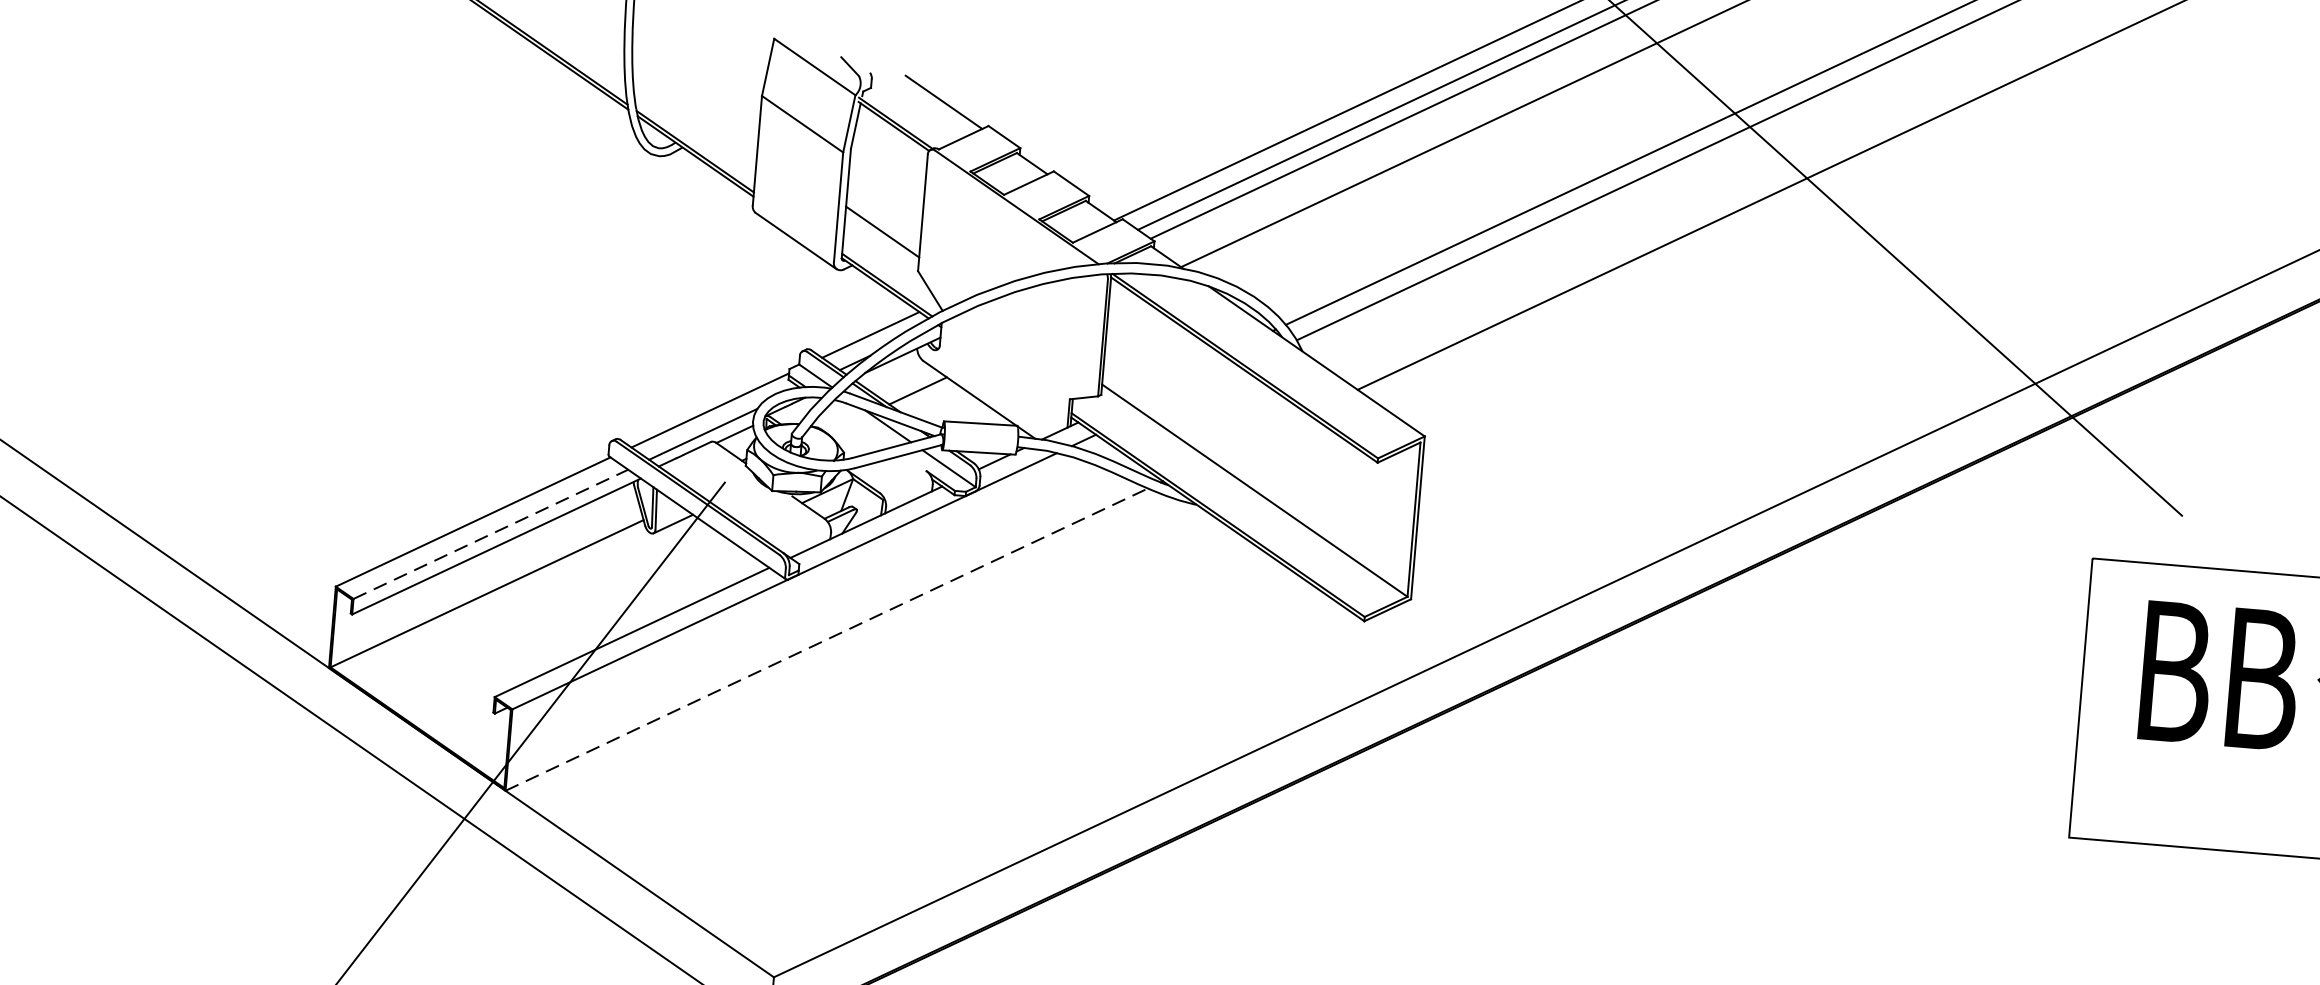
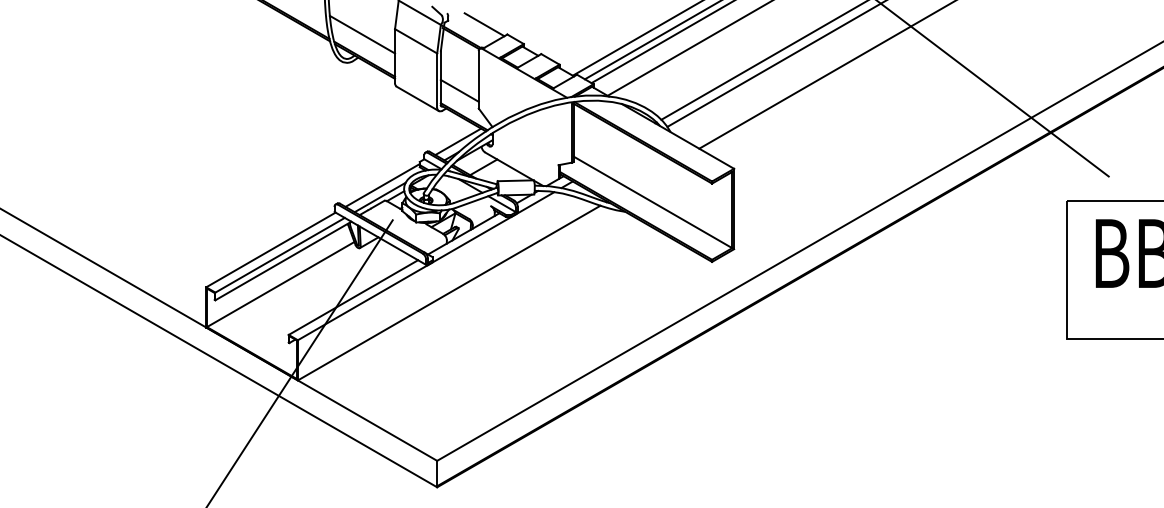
line: (695, 101) -> (362, 34), added
line: (491, 534) -> (280, 255), dashed -> solid
line: (827, 640) -> (449, 293), dashed -> solid

